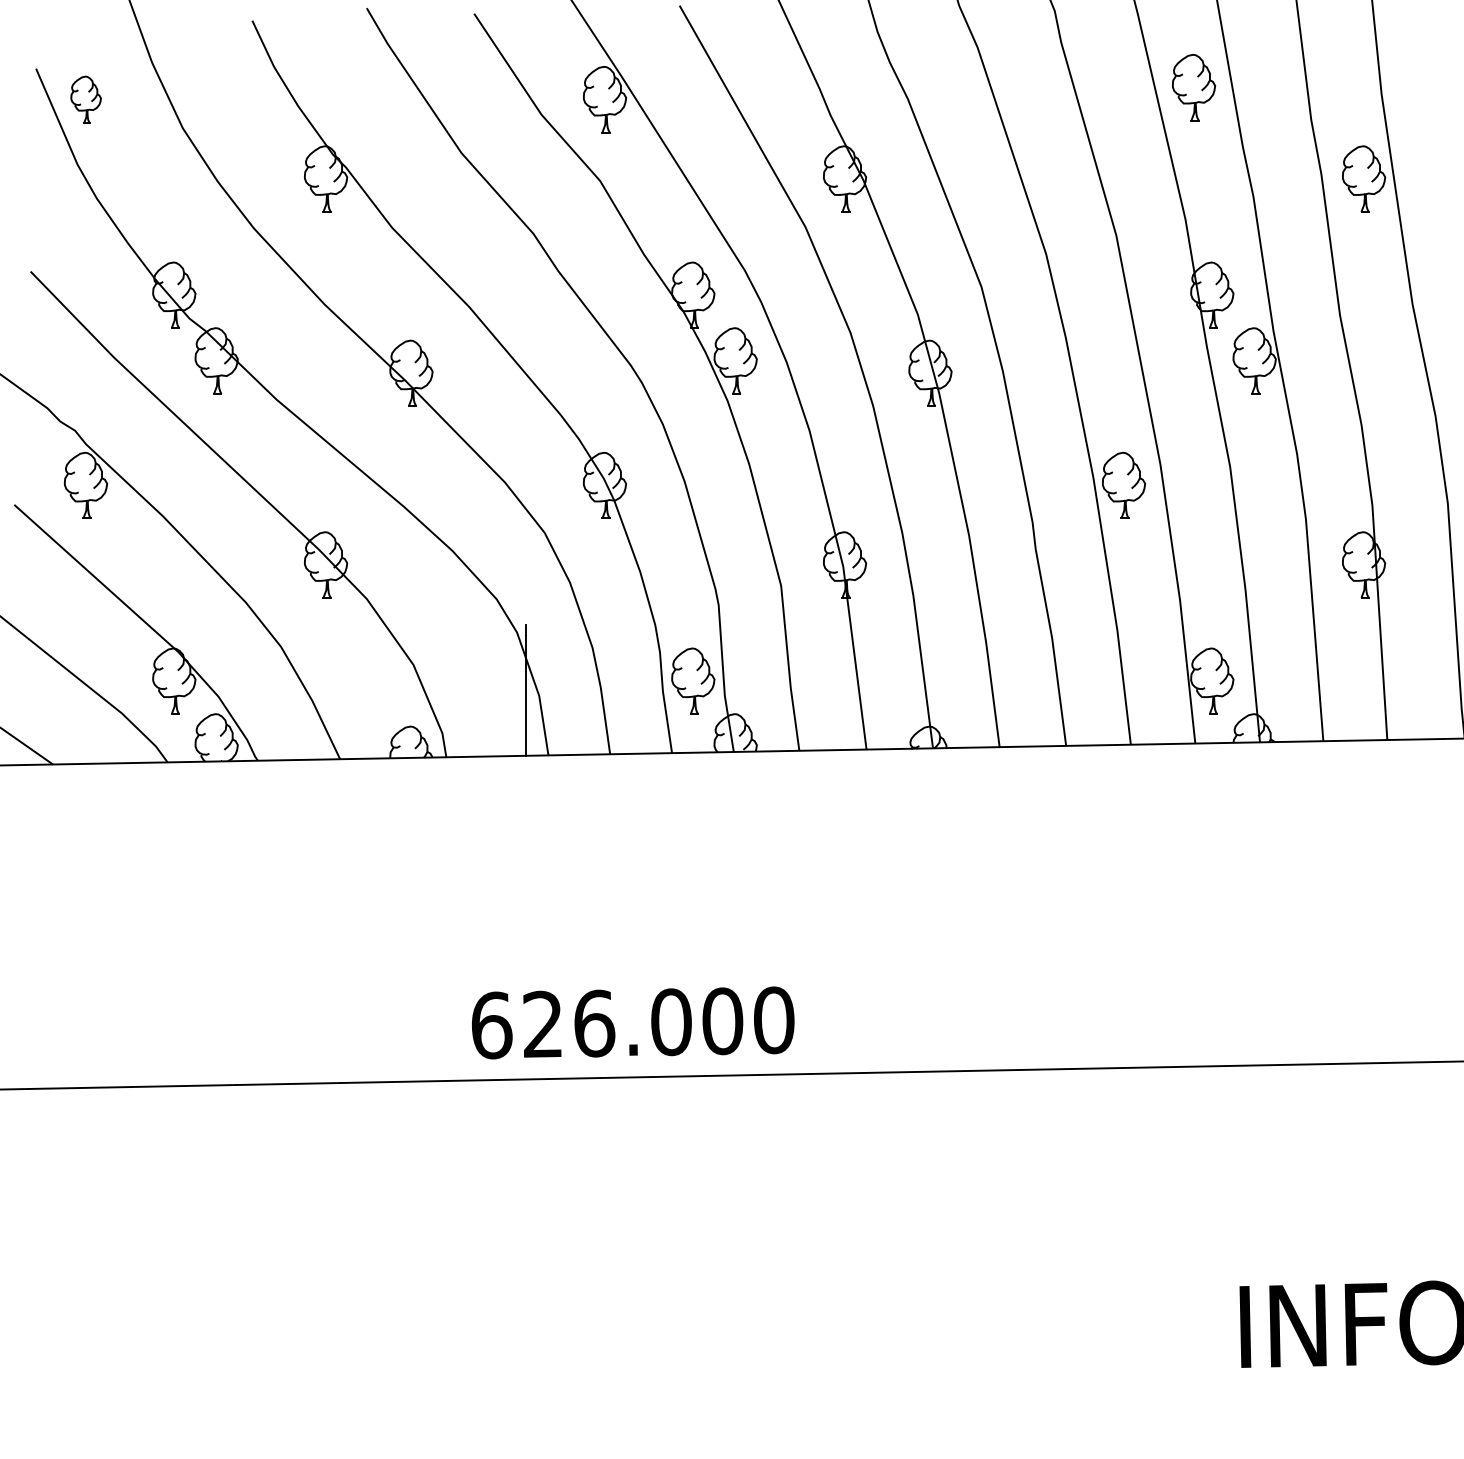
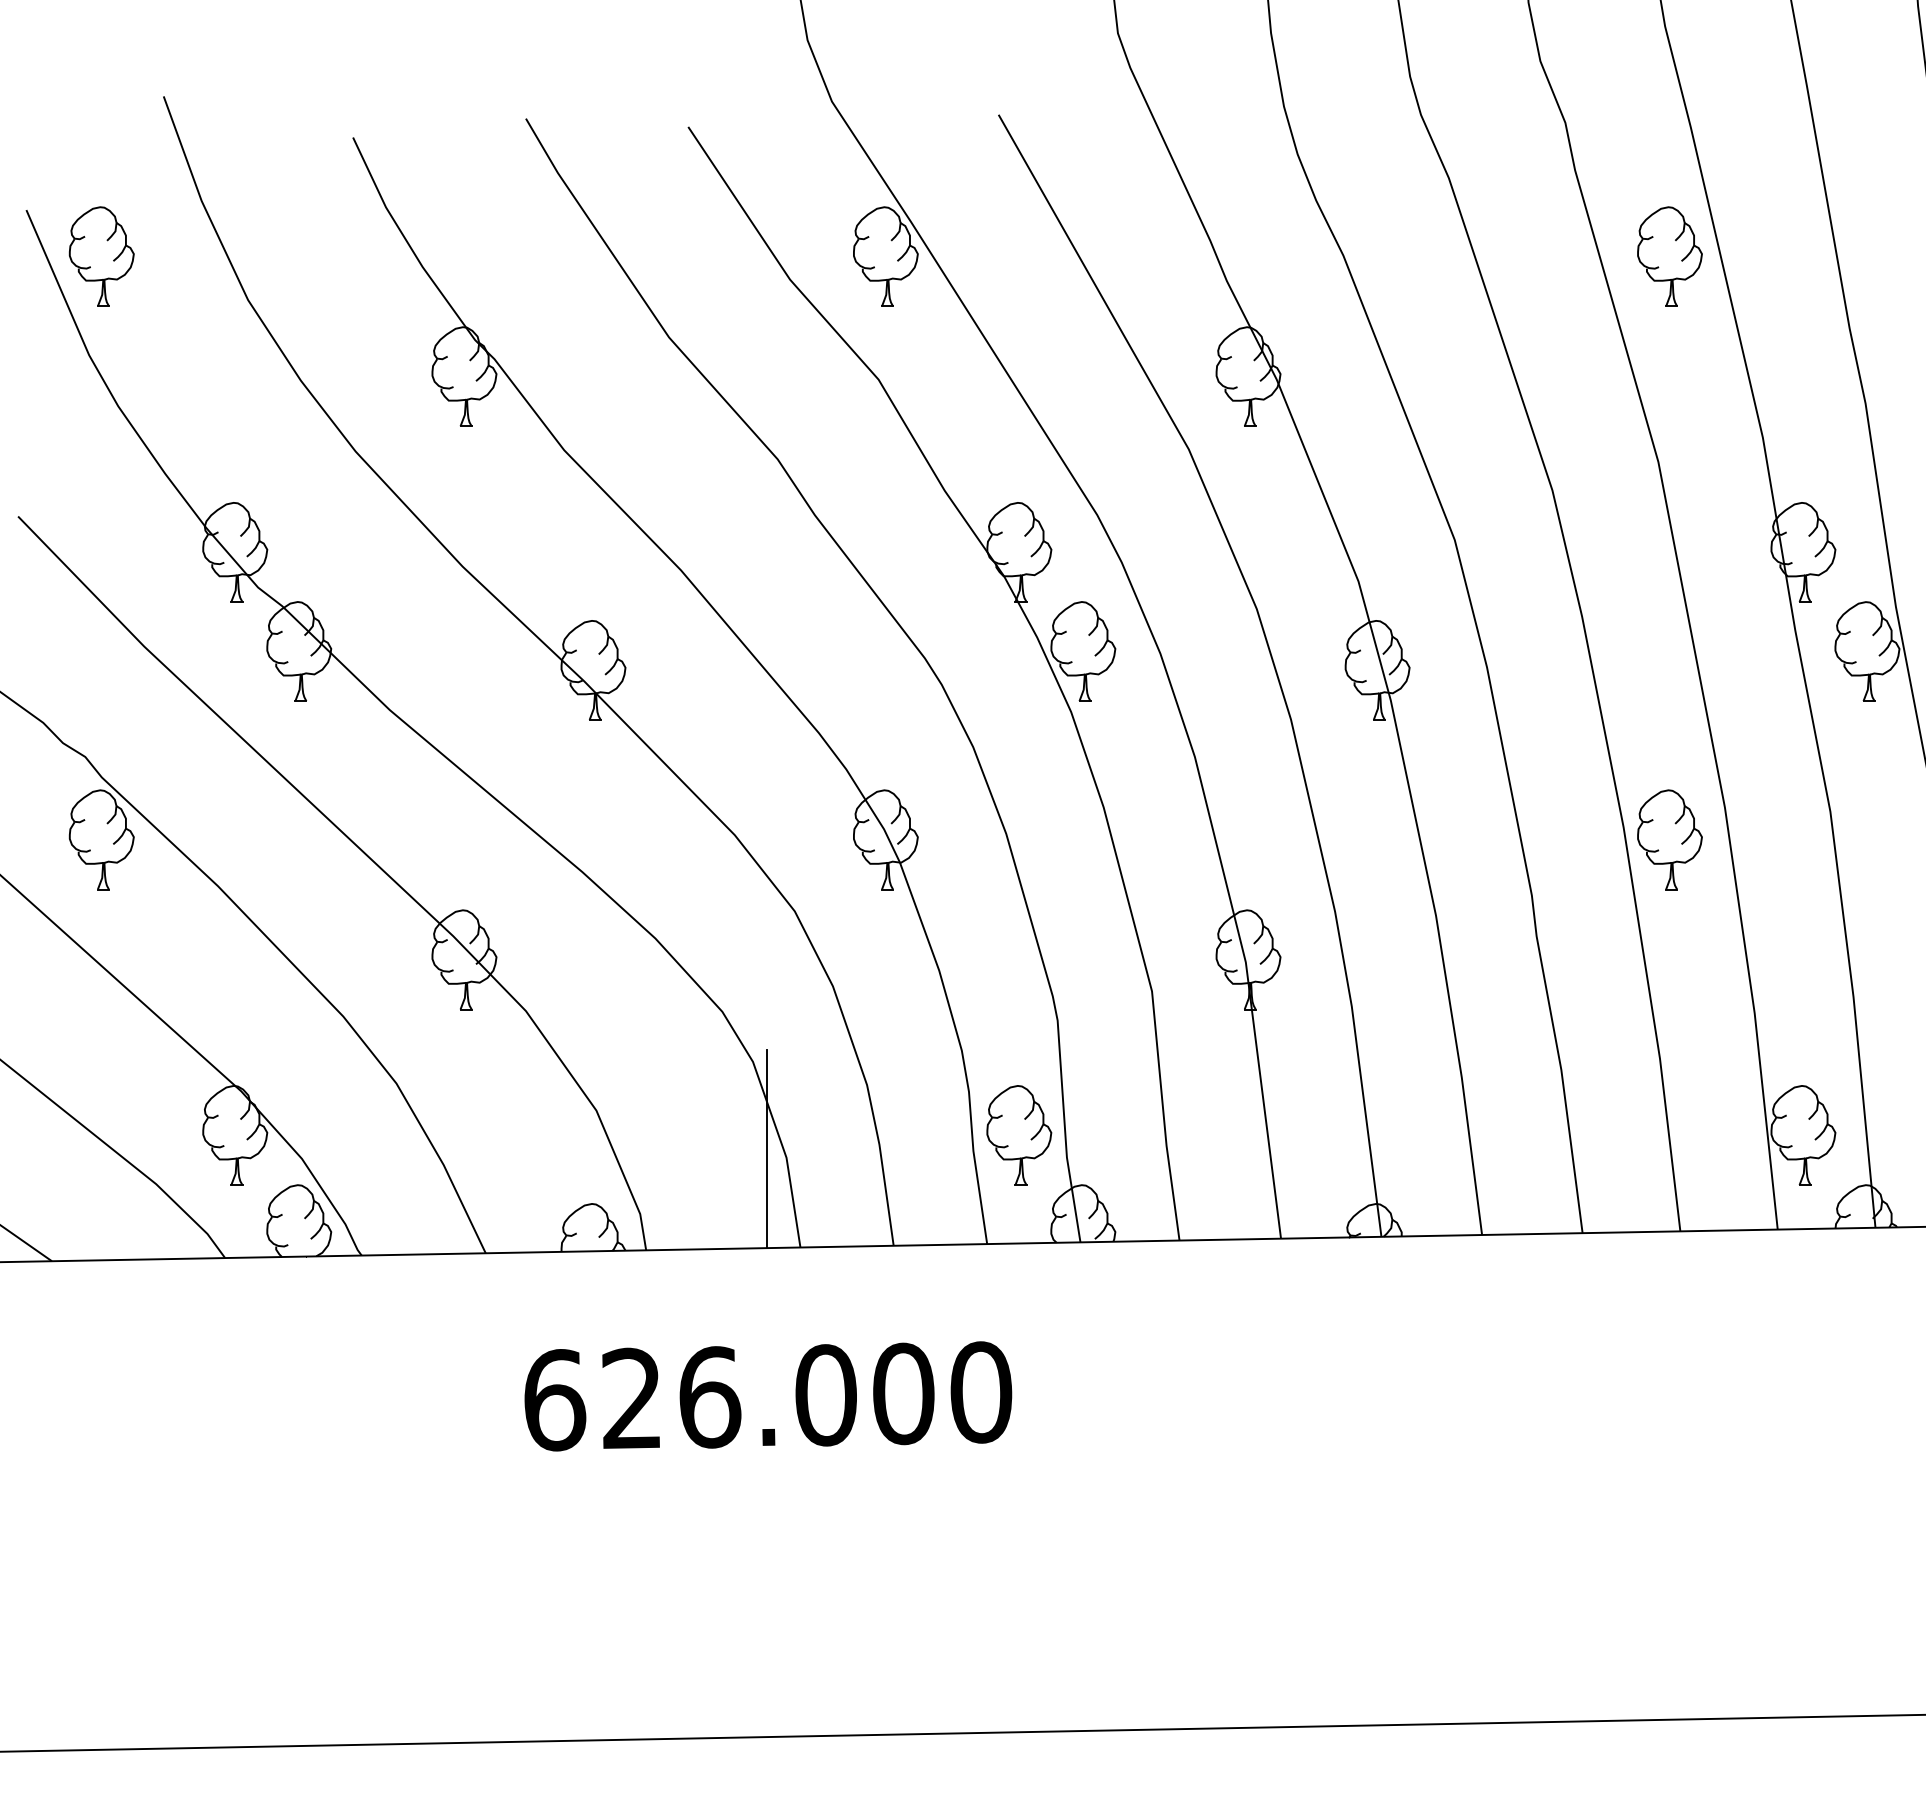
part: (1193, 87) -> (1669, 256), moved
part: (86, 99) -> (102, 256), size x1.43
text: (633, 1022) -> (768, 1395), moved

